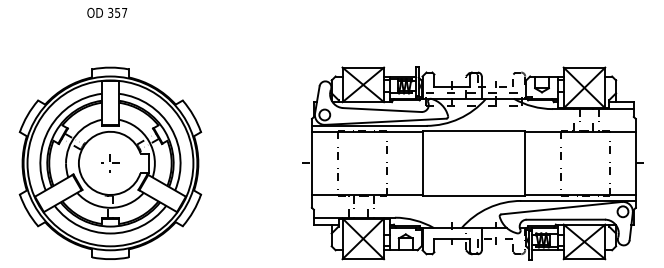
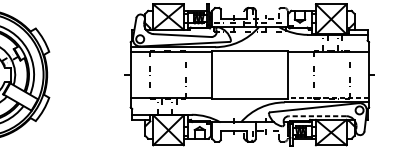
line: (580, 195) -> (328, 98), solid -> dashed
line: (565, 219) -> (317, 116), solid -> dashed

